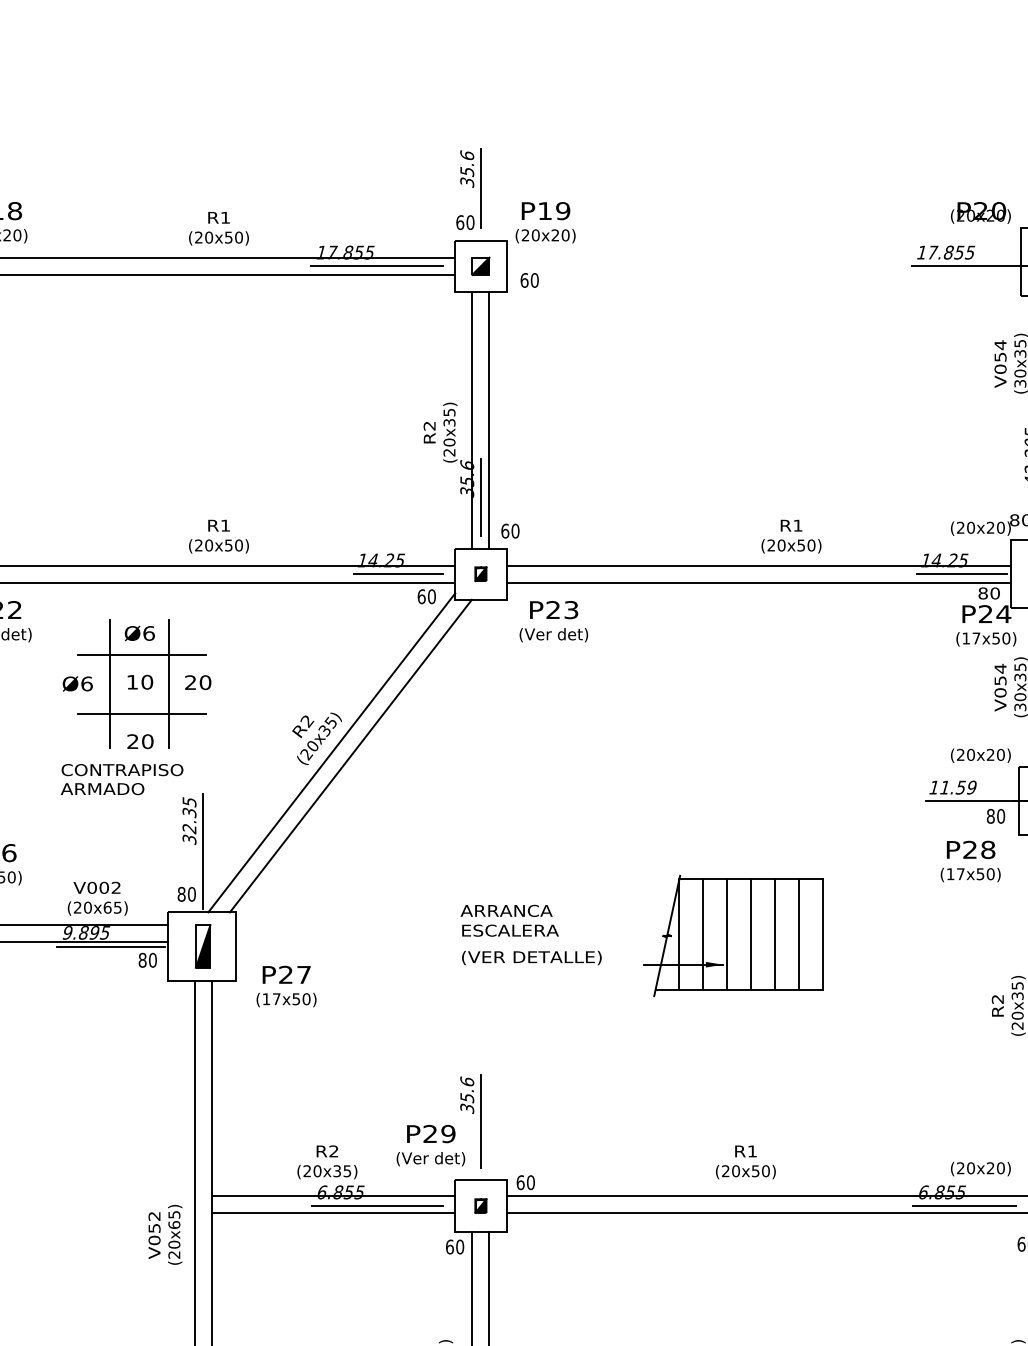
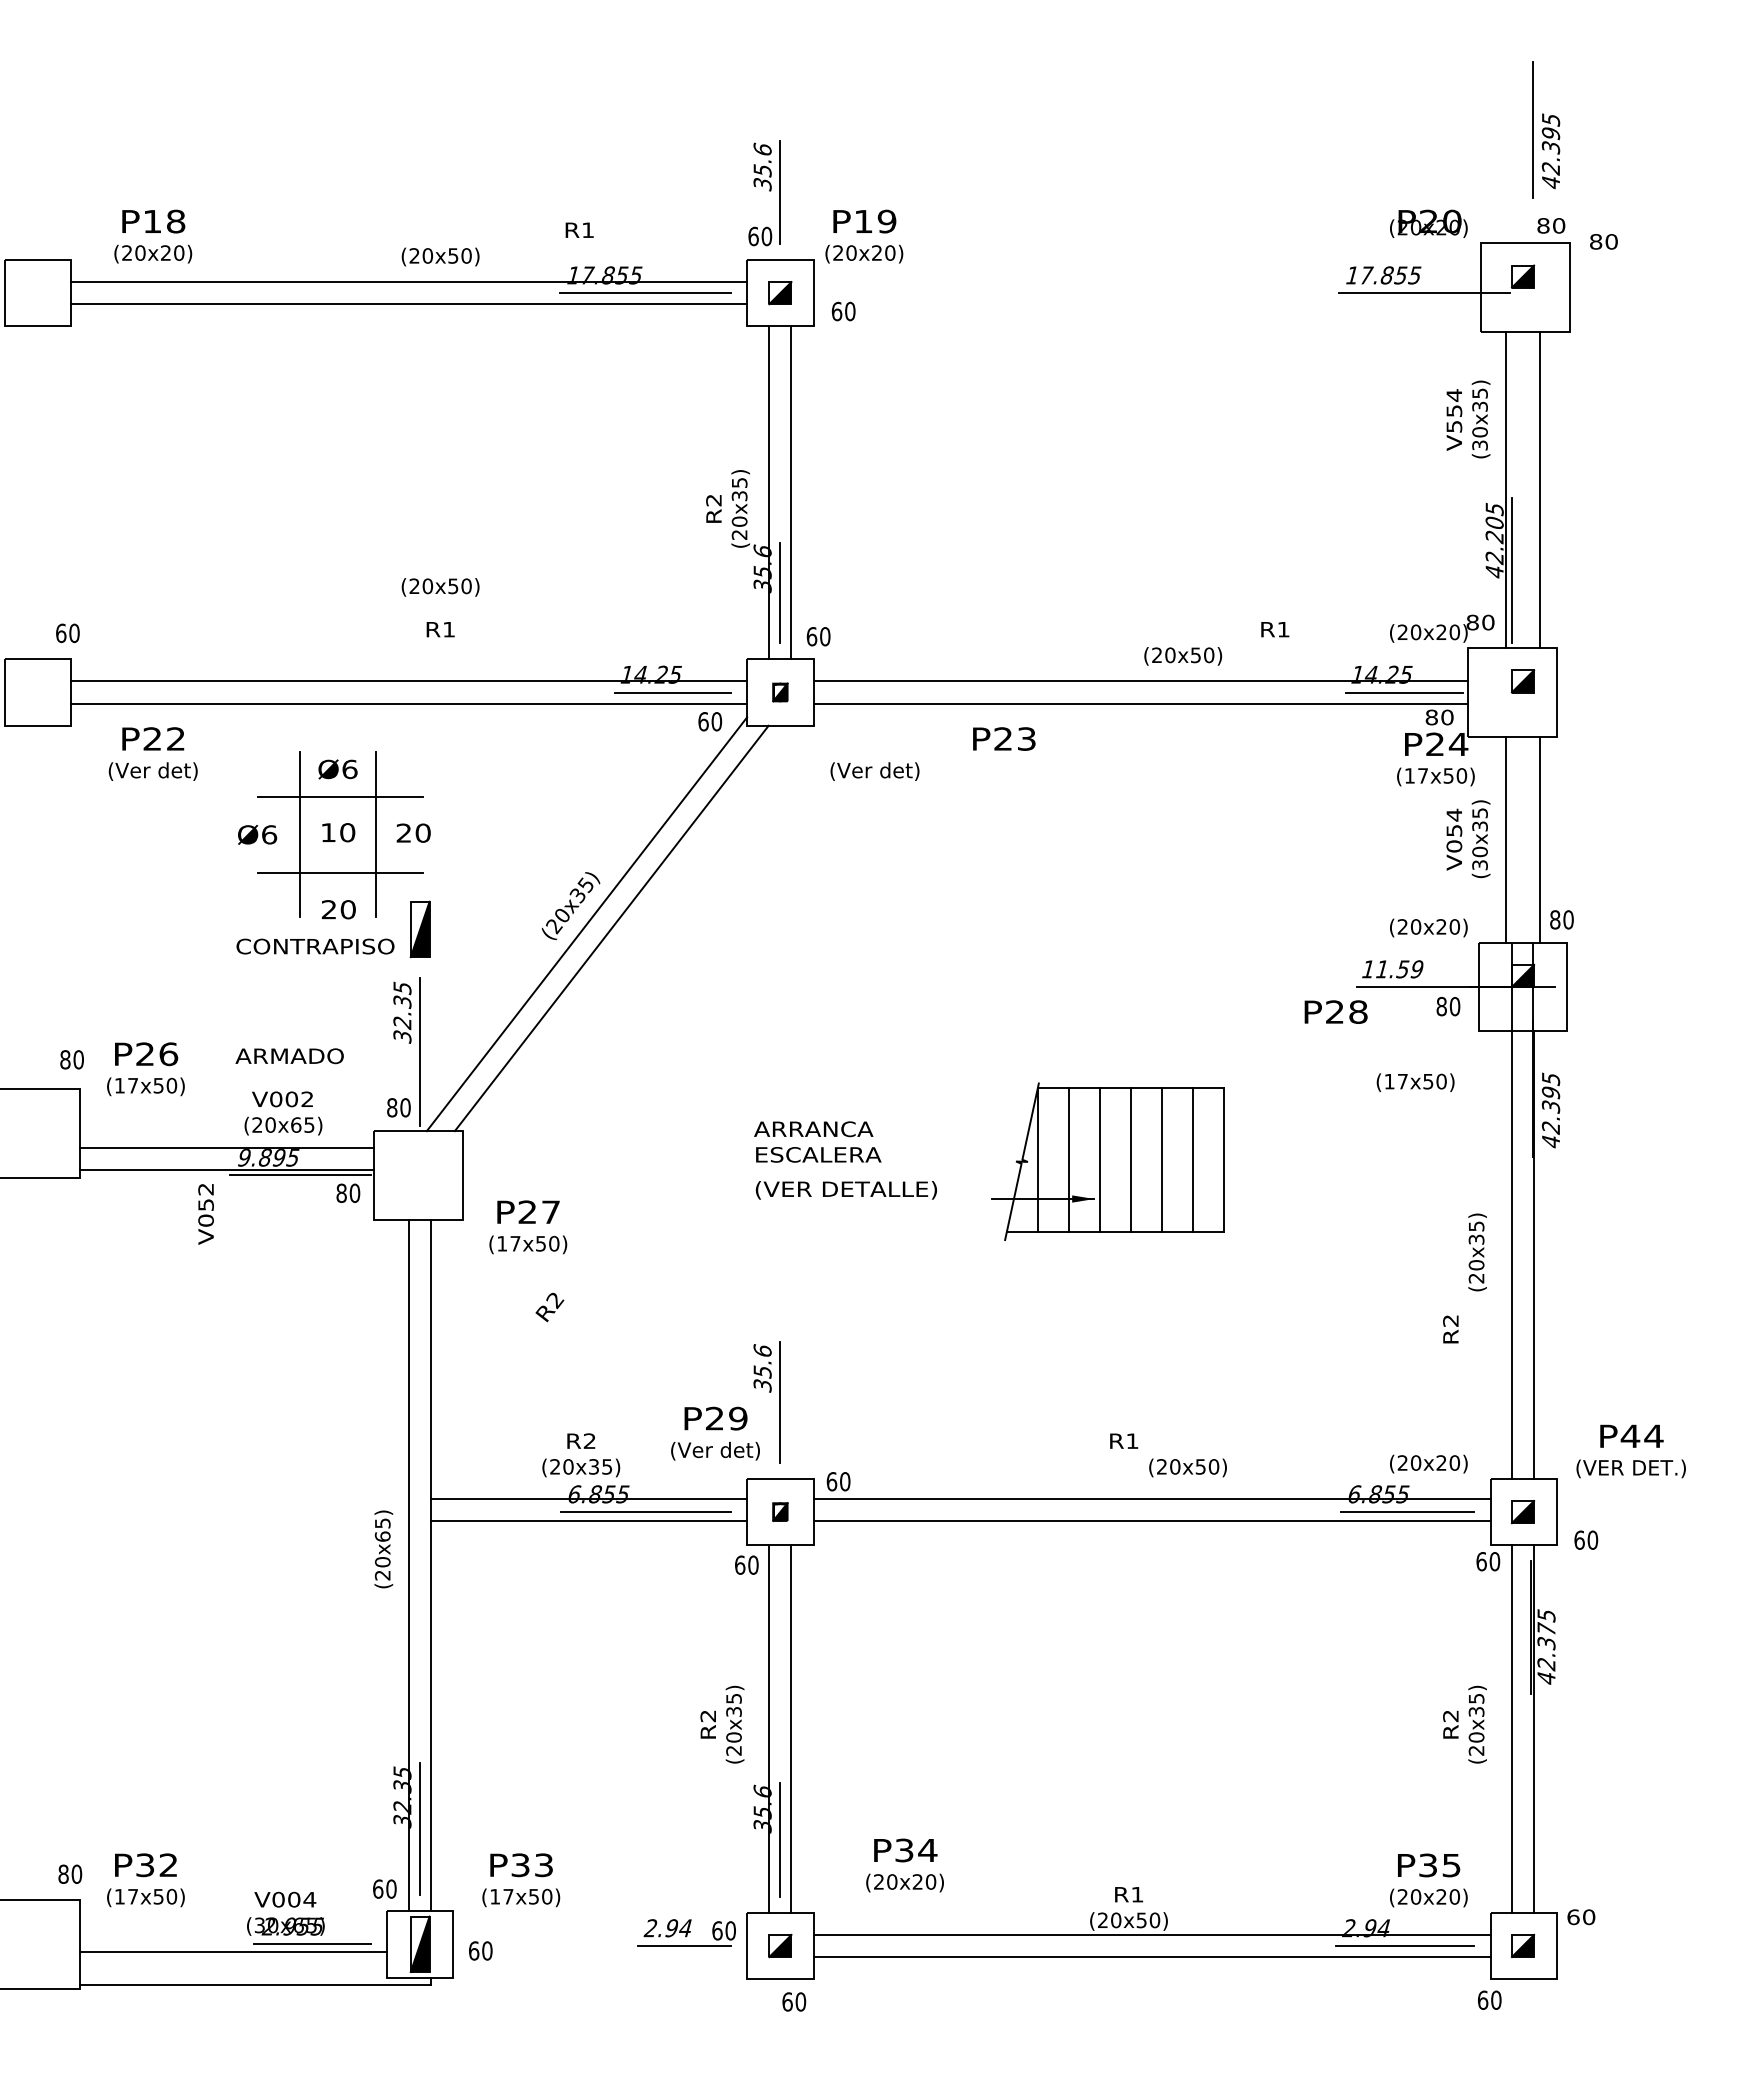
text: (218, 217) -> (579, 229), moved
text: (1000, 369) -> (1454, 426), V054 -> V554
text: (791, 525) -> (1275, 629), moved
text: (218, 546) -> (440, 587), moved
text: (554, 609) -> (1004, 738), moved
text: (302, 726) -> (549, 1307), moved
text: (102, 789) -> (289, 1056), moved
text: (970, 849) -> (1335, 1011), moved
part: (202, 946) -> (419, 929), moved
text: (997, 1005) -> (1450, 1329), moved
text: (745, 1171) -> (1187, 1467), moved
text: (154, 1235) -> (205, 1214), moved

